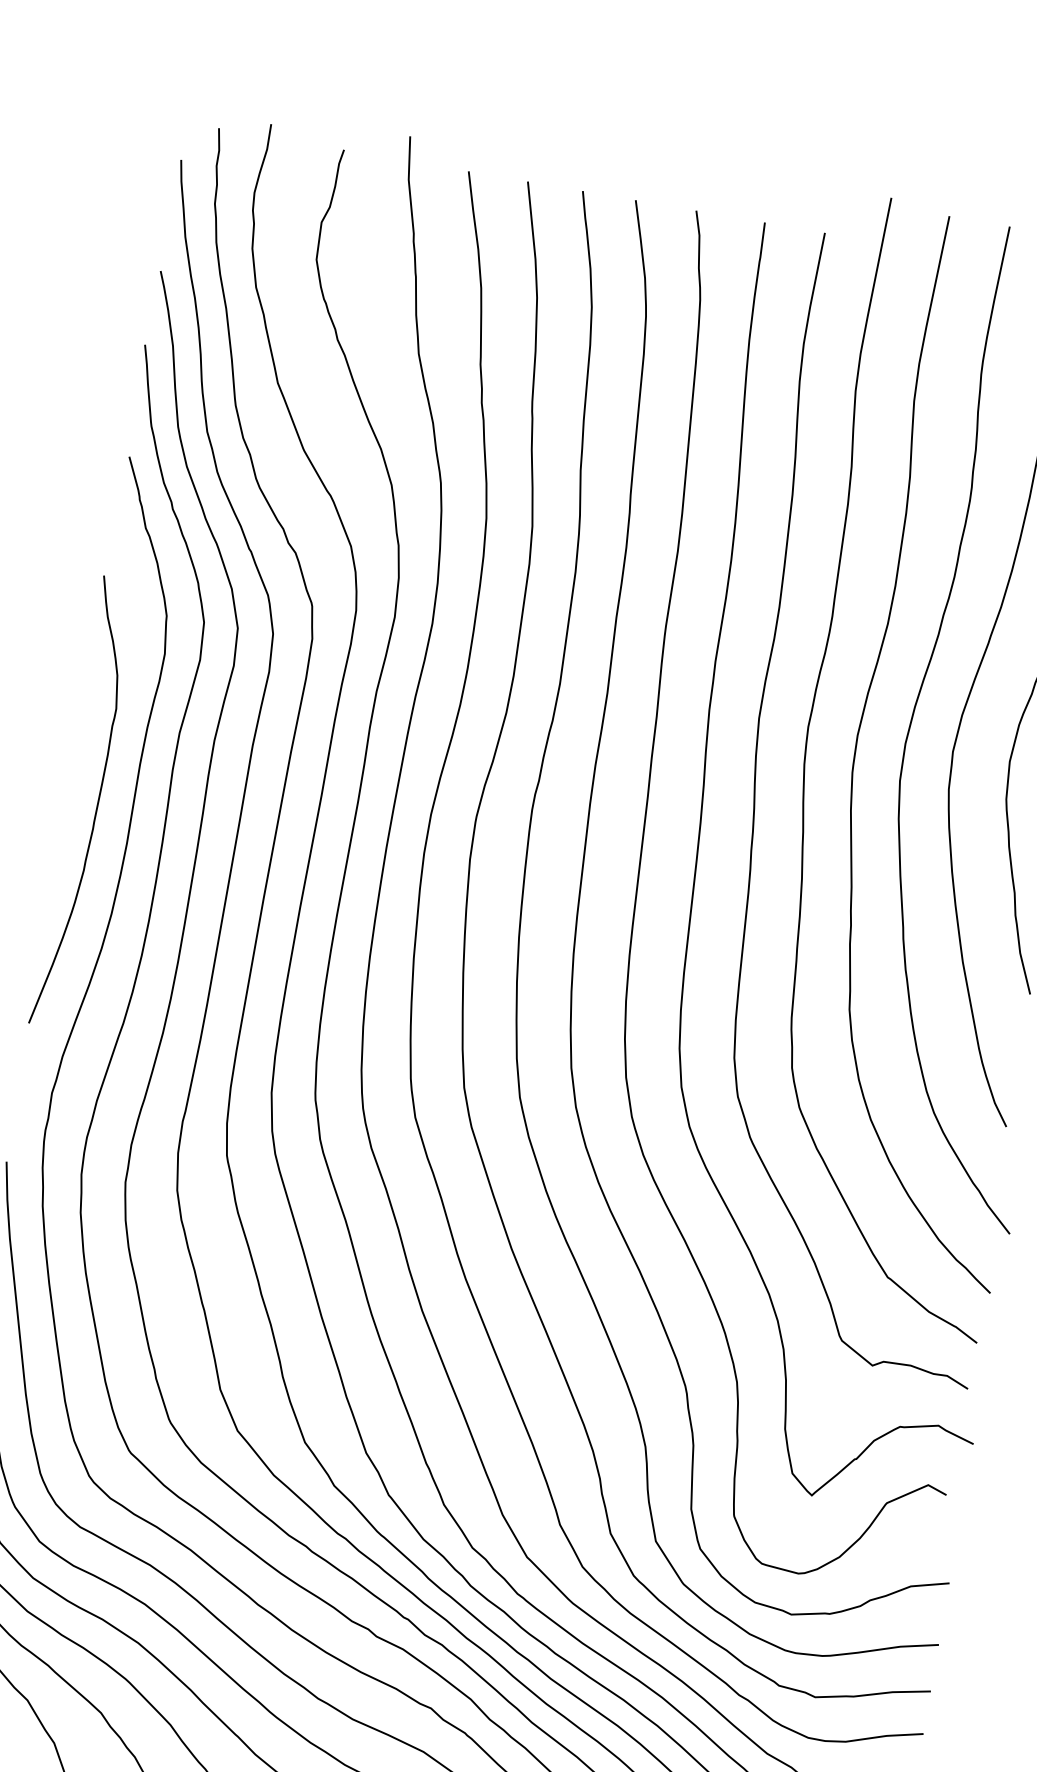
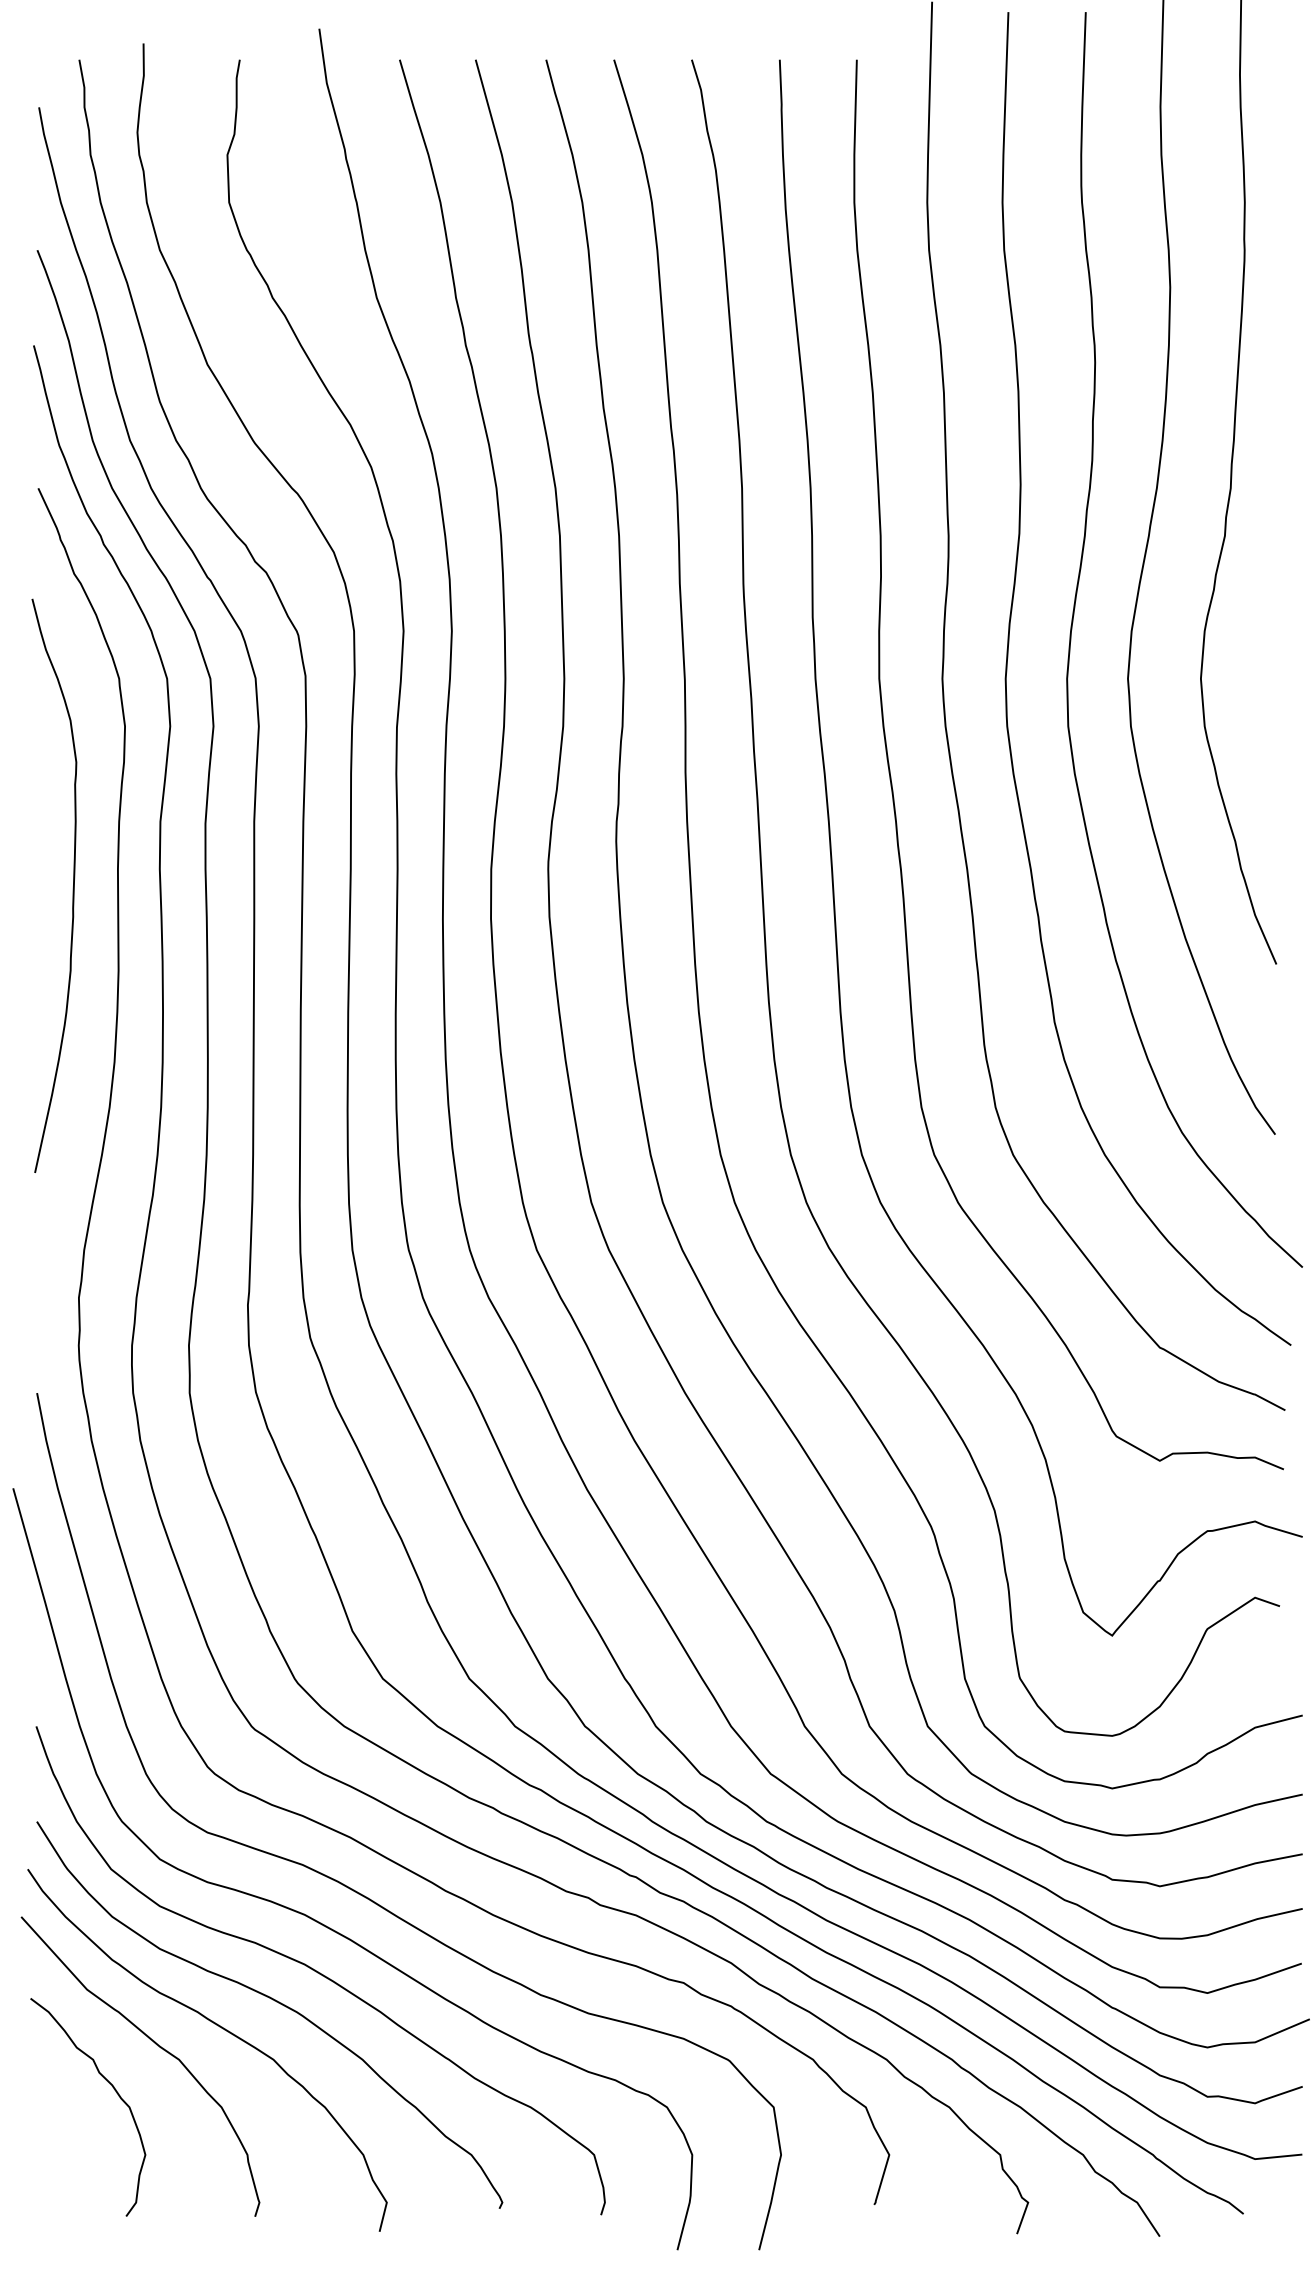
curve: (96, 806) -> (72, 888), moved

